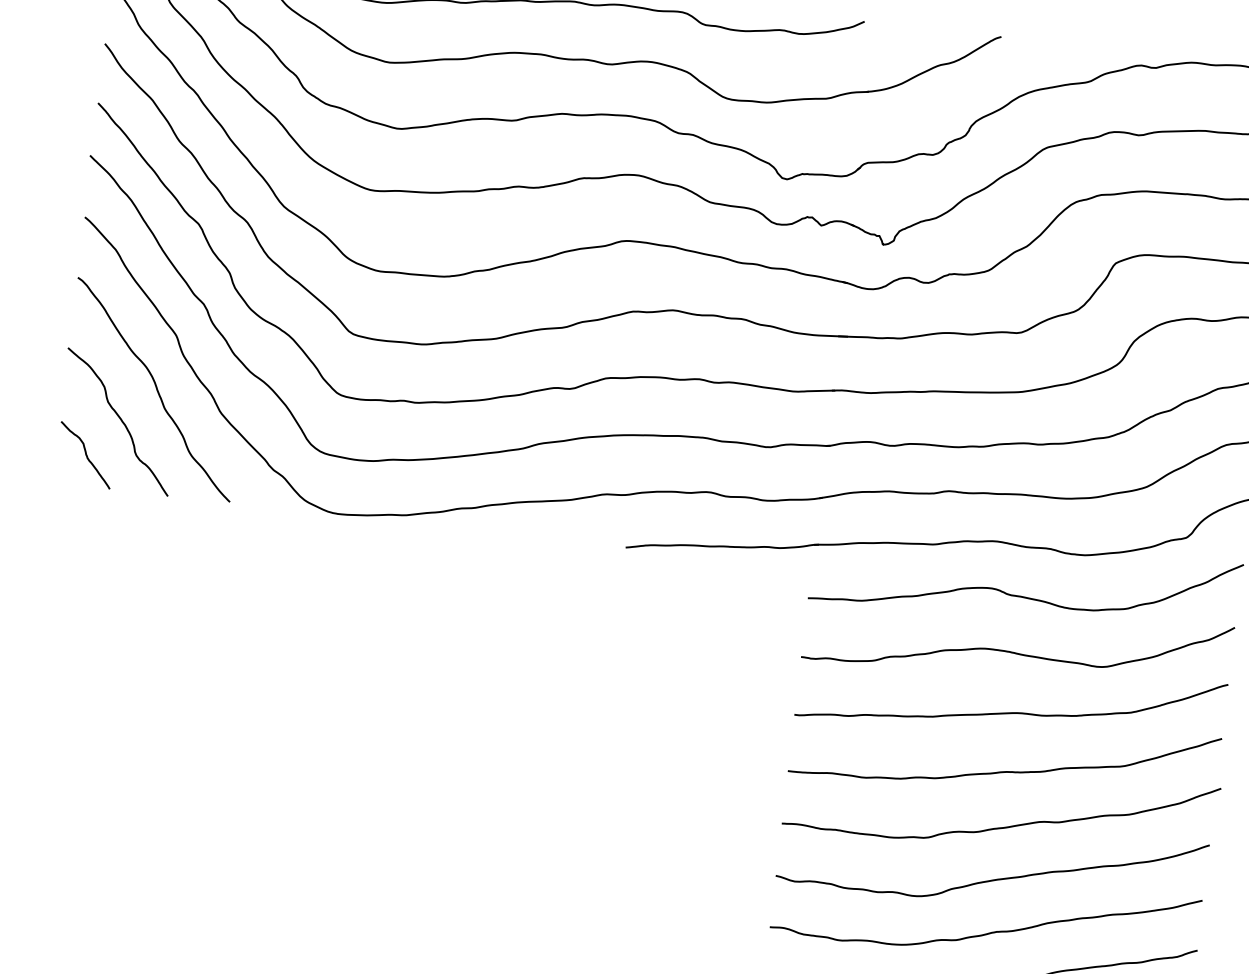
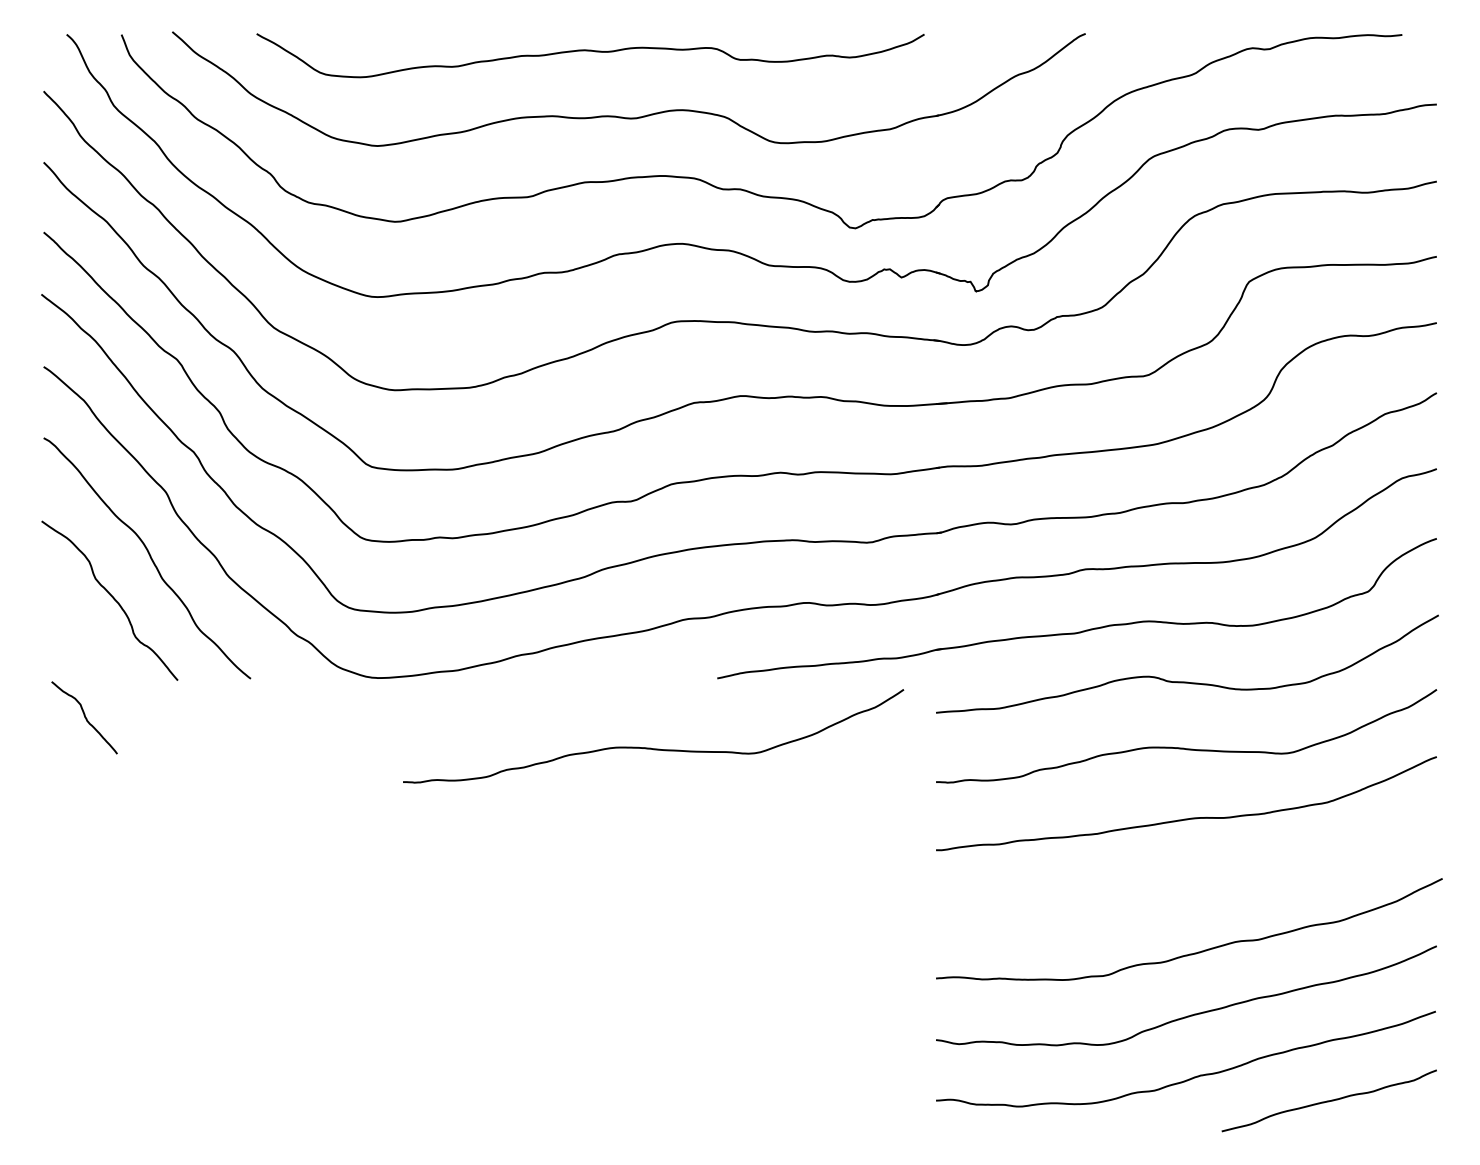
curve: (85, 455) -> (84, 717), moved
curve: (562, 599) -> (650, 747), added
curve: (1004, 771) -> (1187, 887), removed

